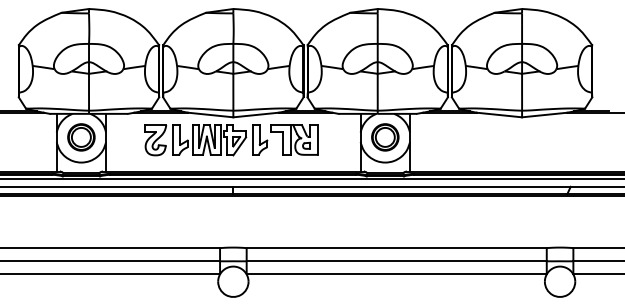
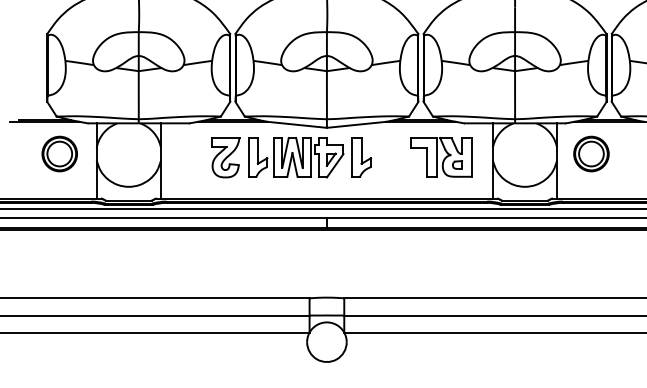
part: (81, 137) -> (59, 154), moved
part: (385, 137) -> (591, 154), moved
part: (294, 139) -> (441, 156), moved

